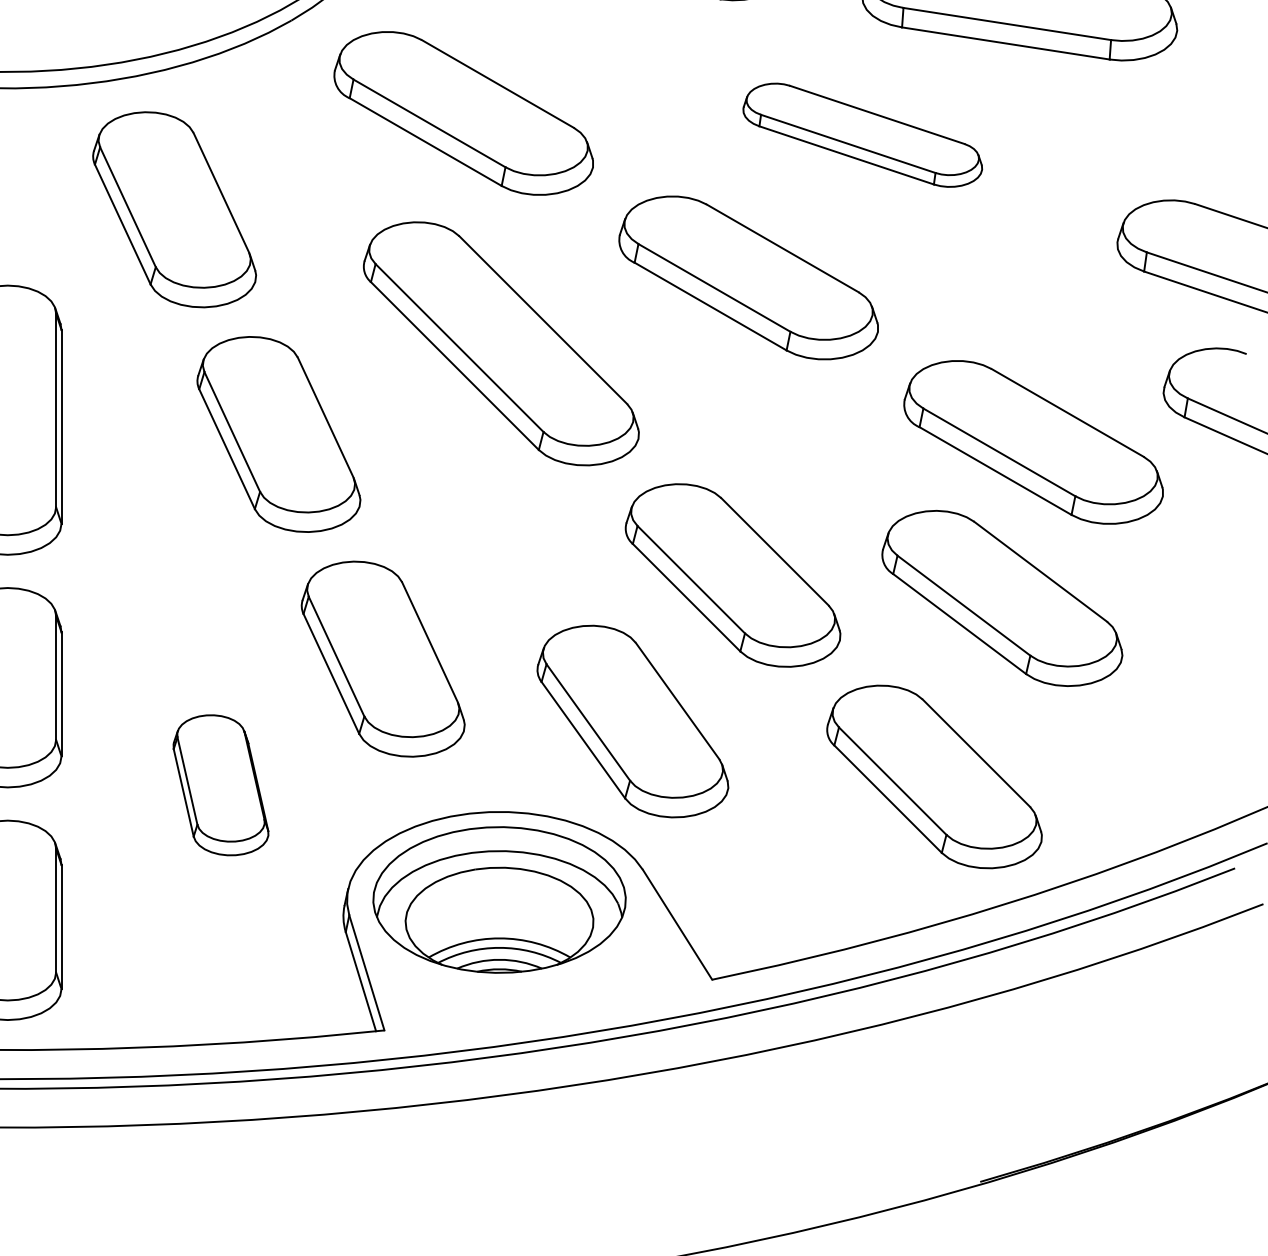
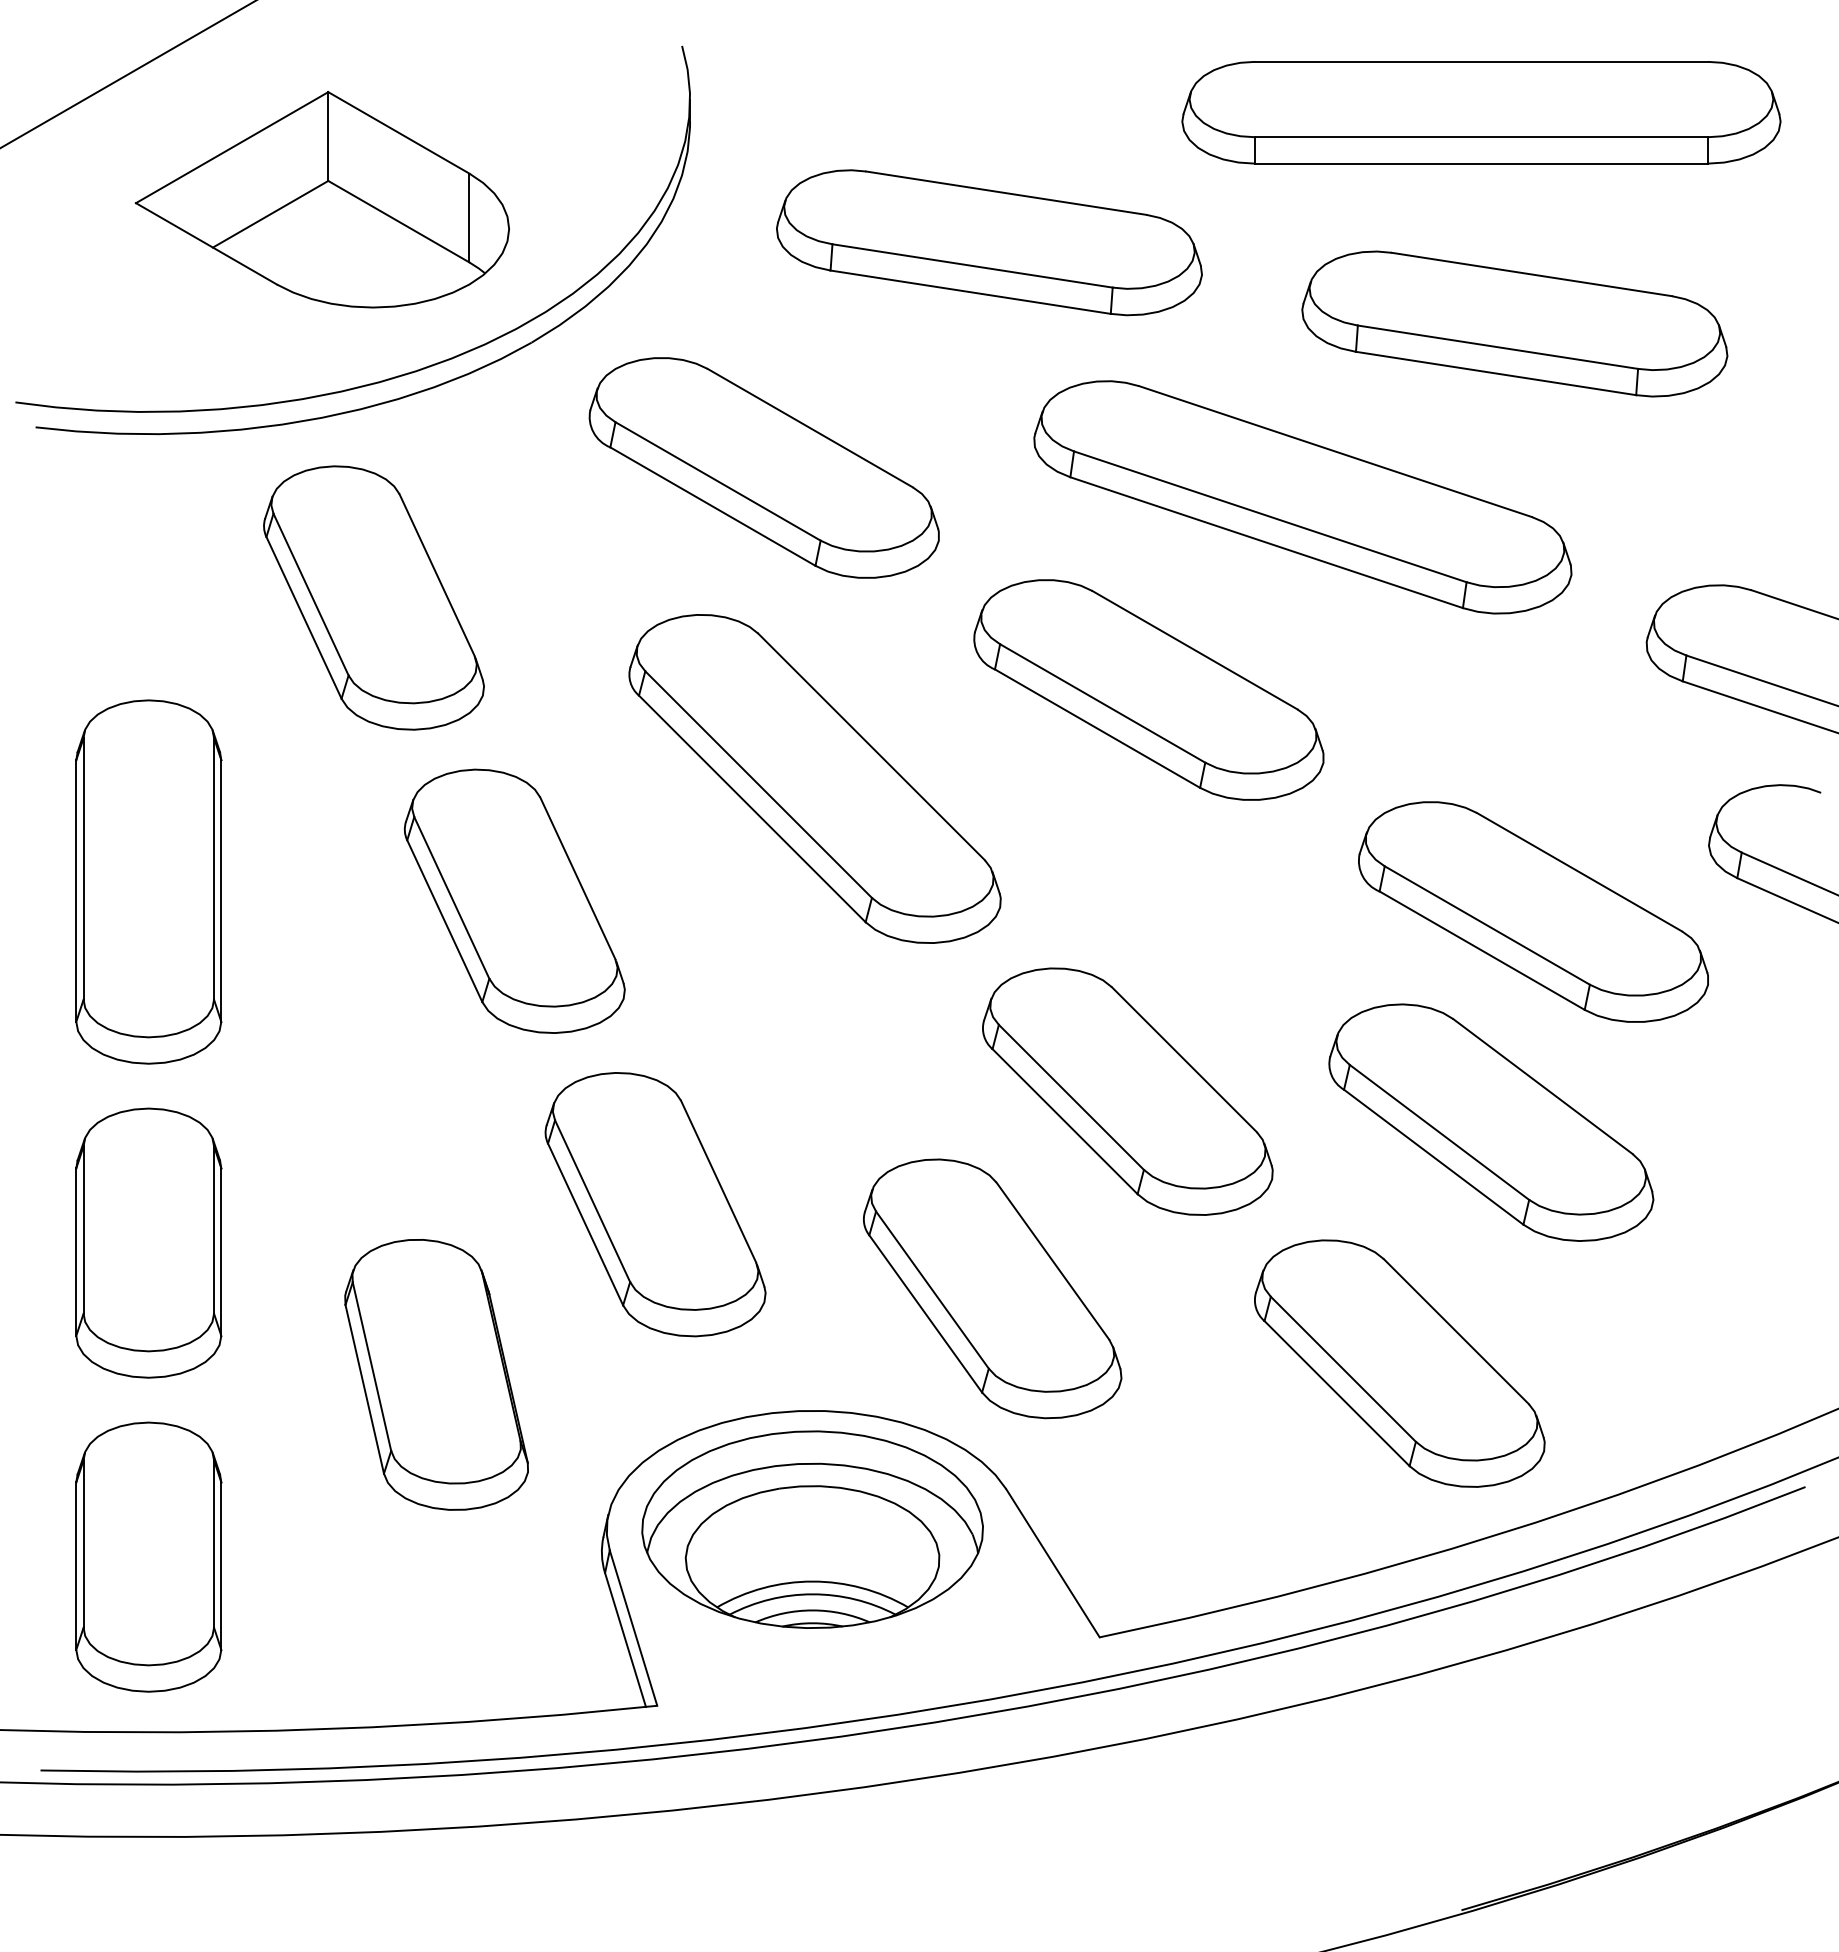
part: (862, 135) -> (1302, 497), size x1.67
part: (220, 785) -> (436, 1374), size x1.43

